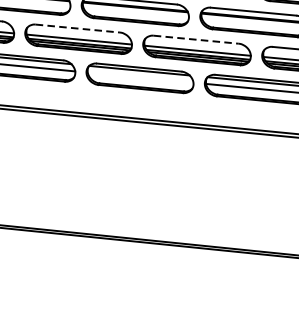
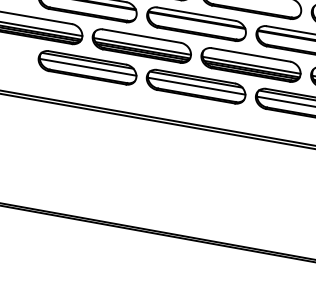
line: (78, 28) -> (142, 36), dashed -> solid
line: (196, 39) -> (251, 54), dashed -> solid
line: (140, 76) -> (196, 85), added

